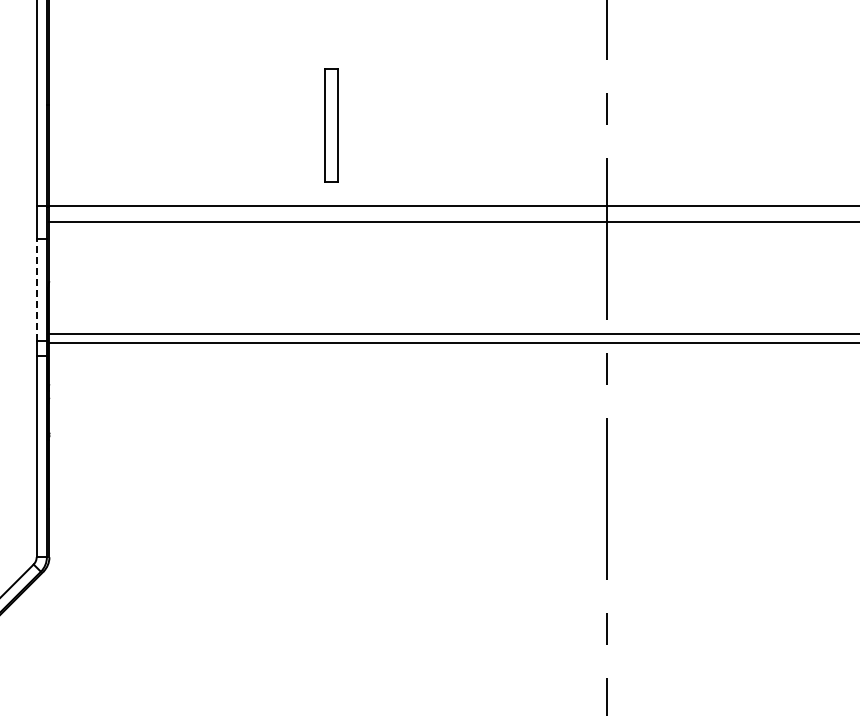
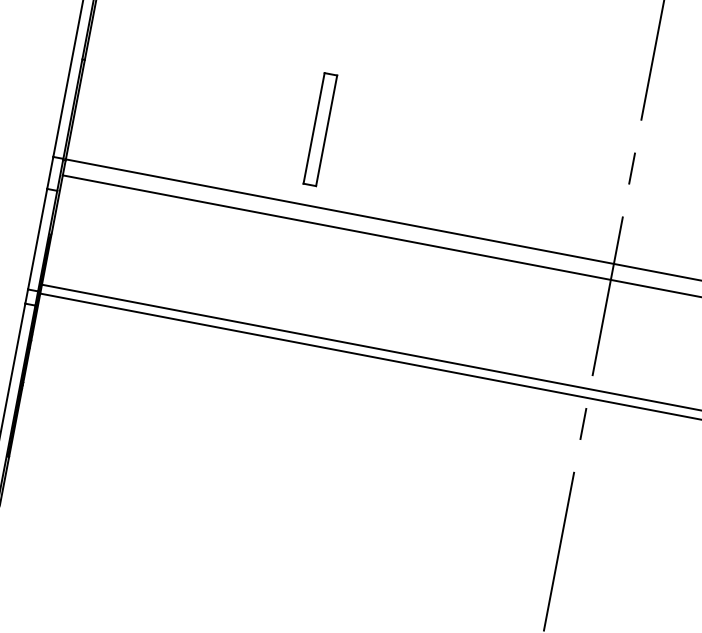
part: (331, 125) -> (319, 129), moved
line: (36, 289) -> (37, 238), dashed -> solid

